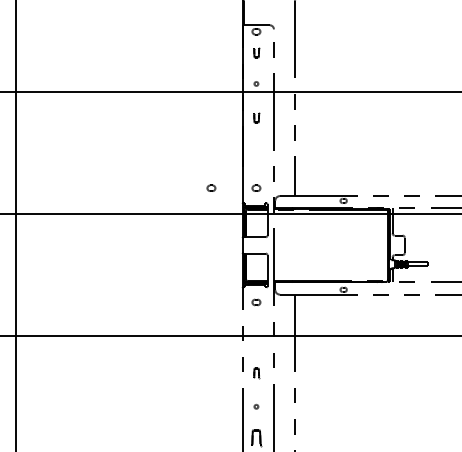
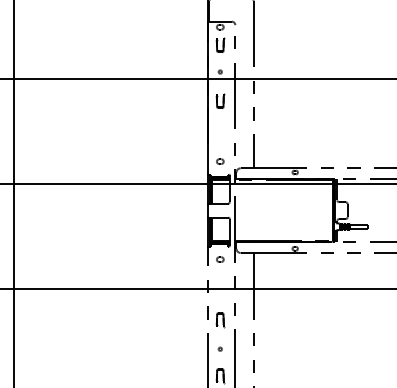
part: (256, 52) -> (220, 45), size x1.67
part: (256, 117) -> (220, 100), size x1.67
part: (211, 187) -> (181, 160), removed
part: (256, 373) -> (220, 320), size x1.67

